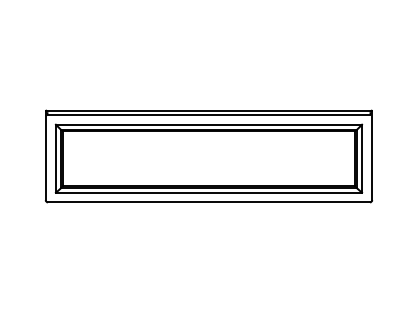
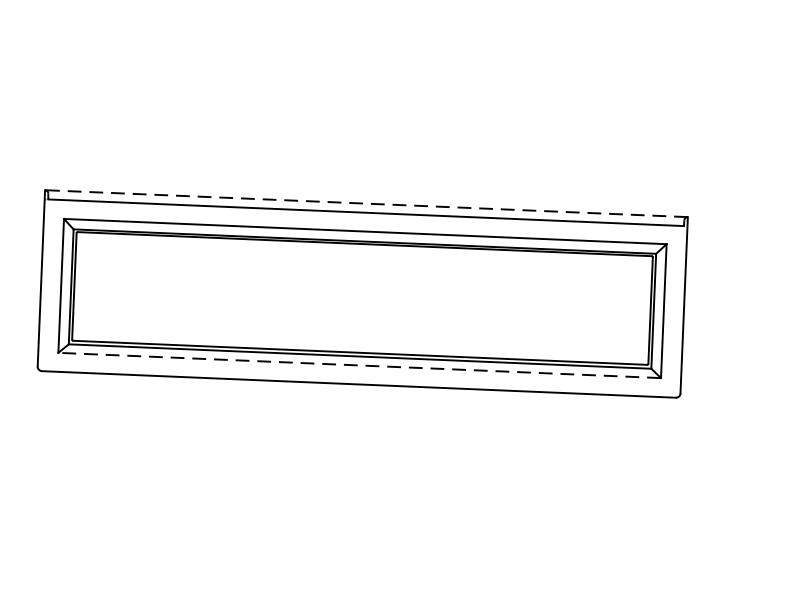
line: (208, 110) -> (365, 203), solid -> dashed
line: (208, 192) -> (358, 364), solid -> dashed

